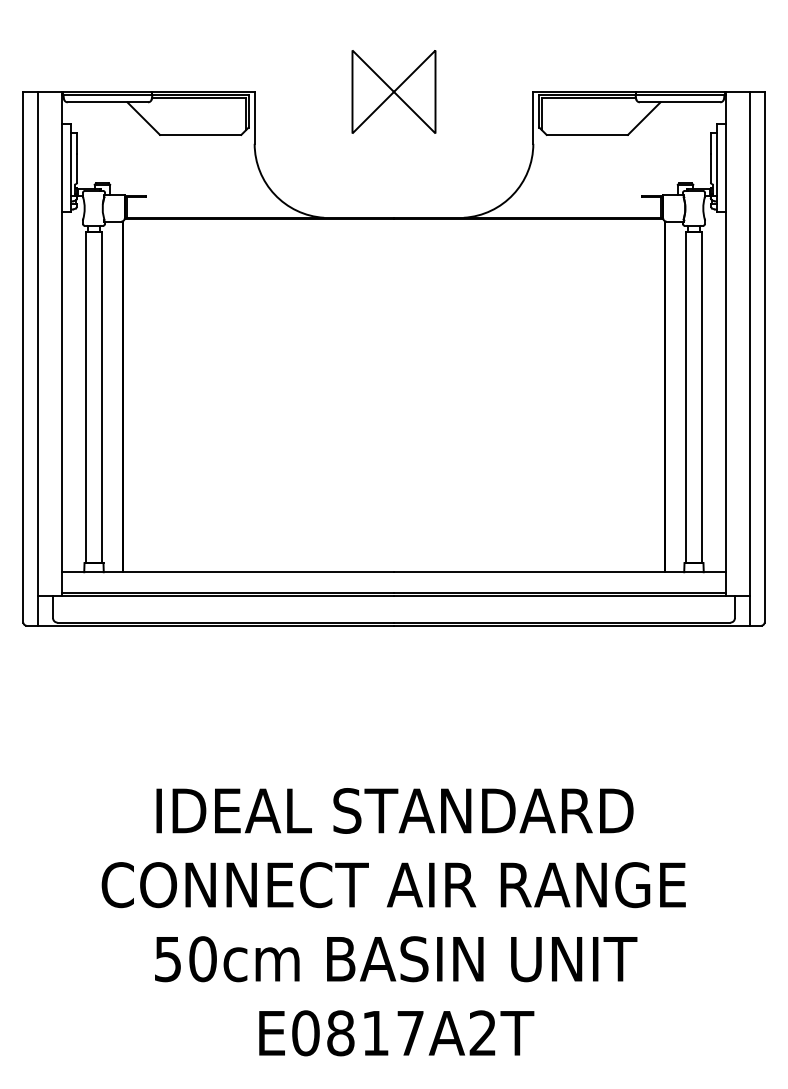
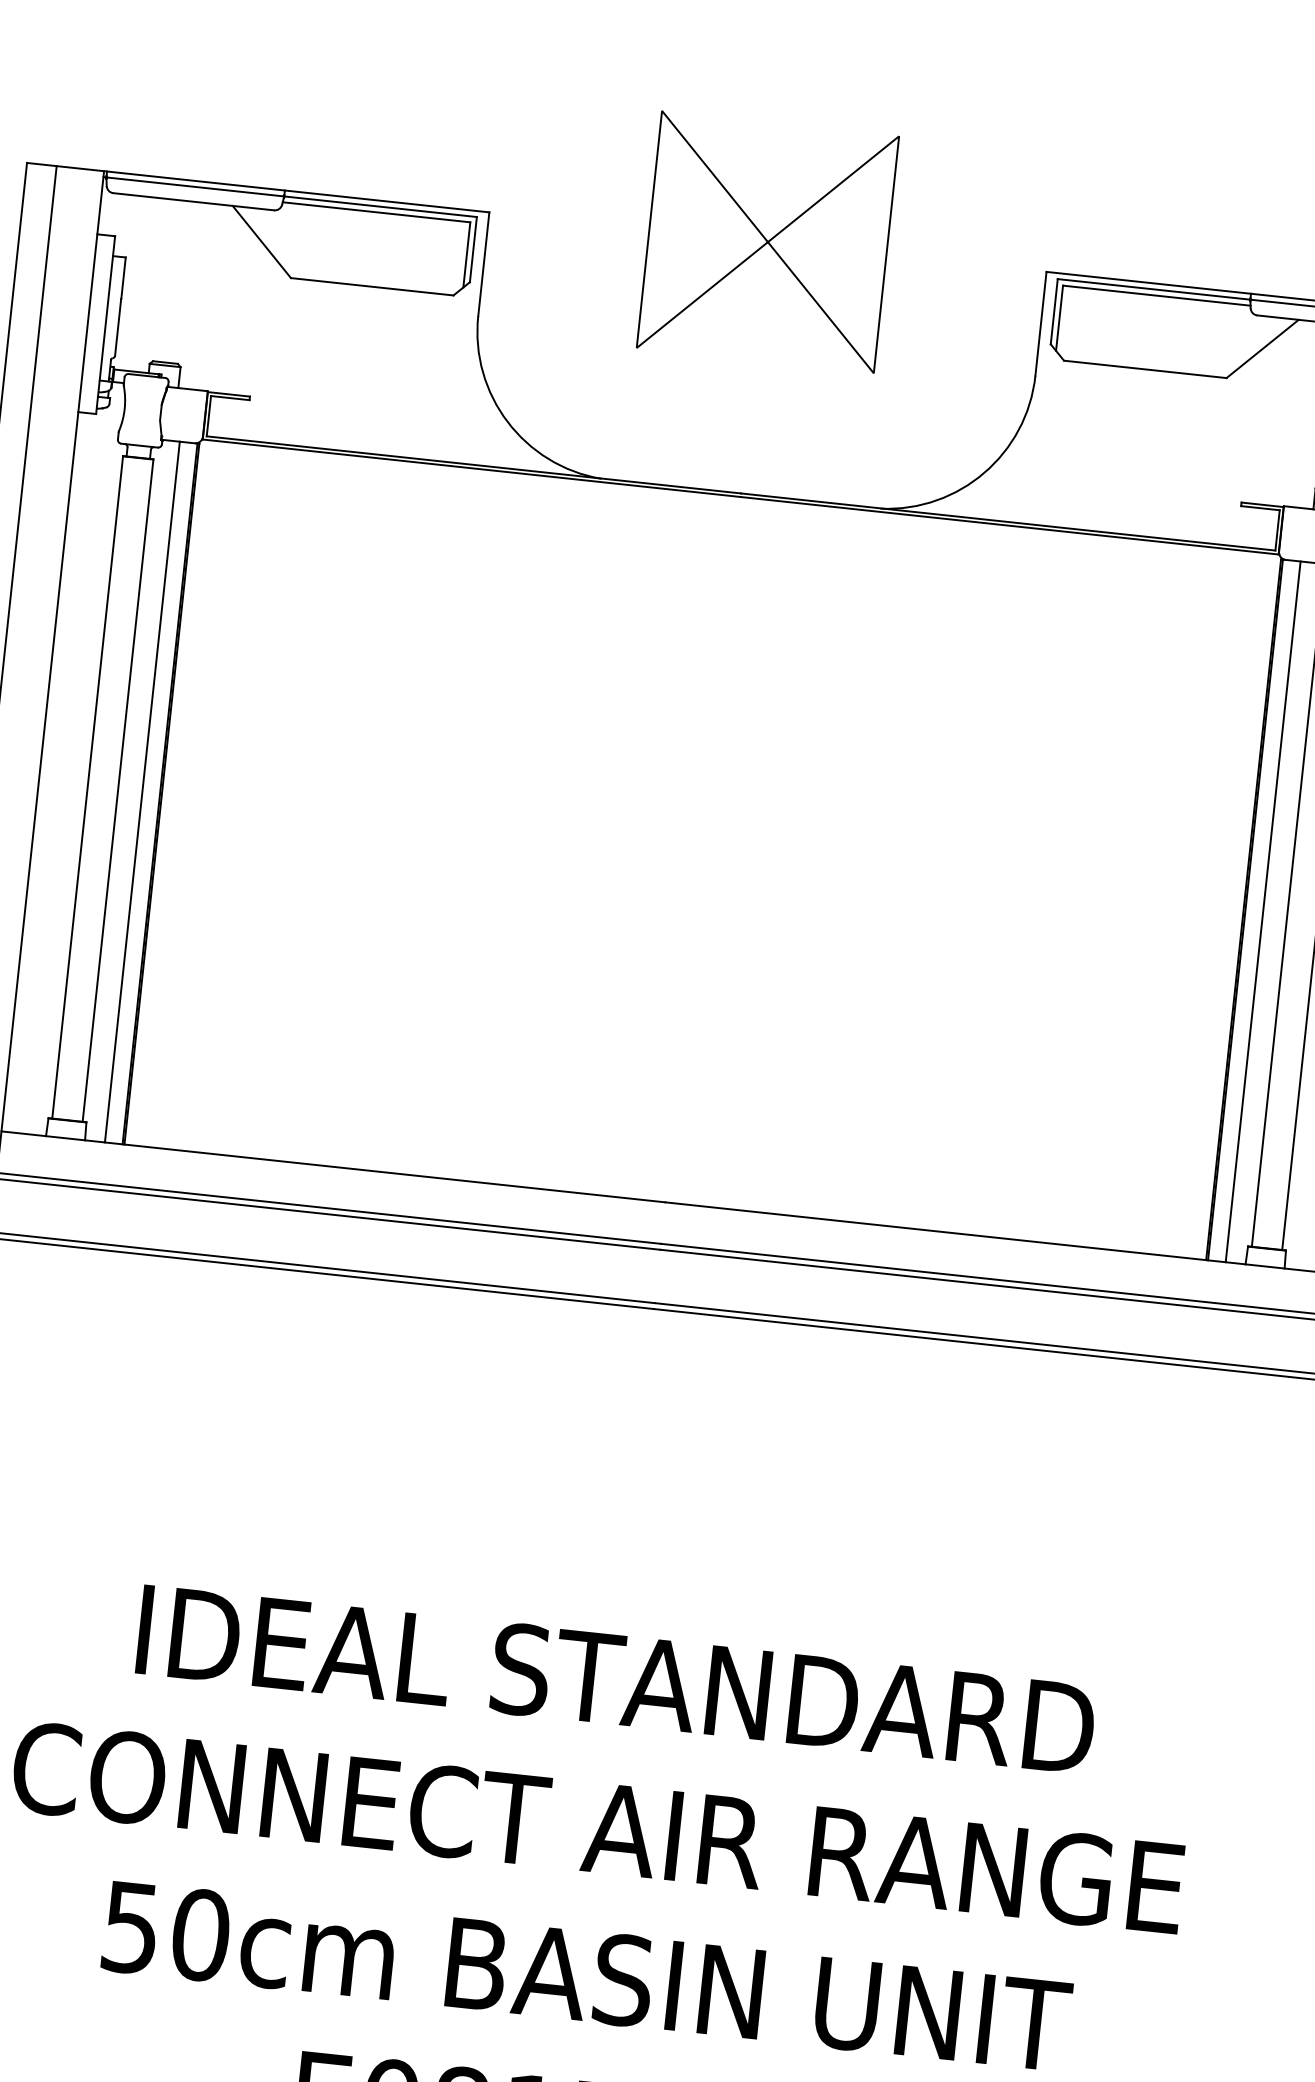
part: (393, 91) -> (767, 241), size x1.43
line: (113, 396) -> (142, 791), added
line: (674, 396) -> (1263, 910), added

